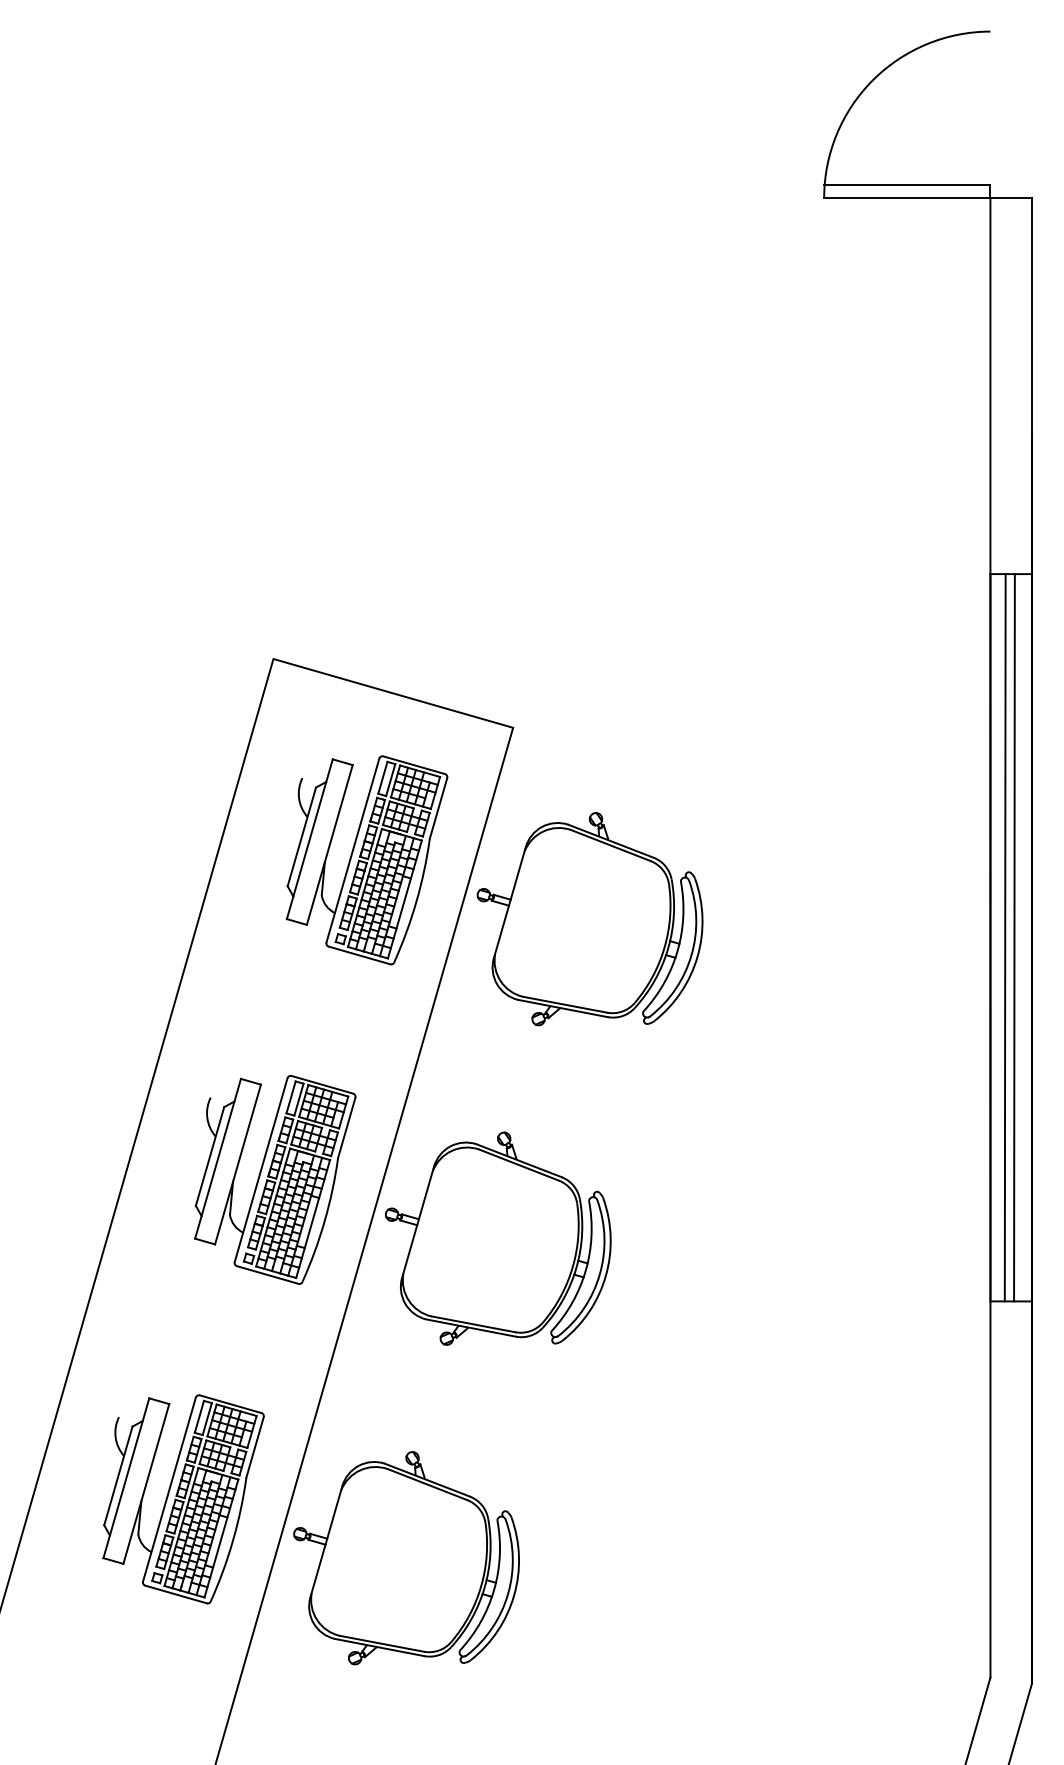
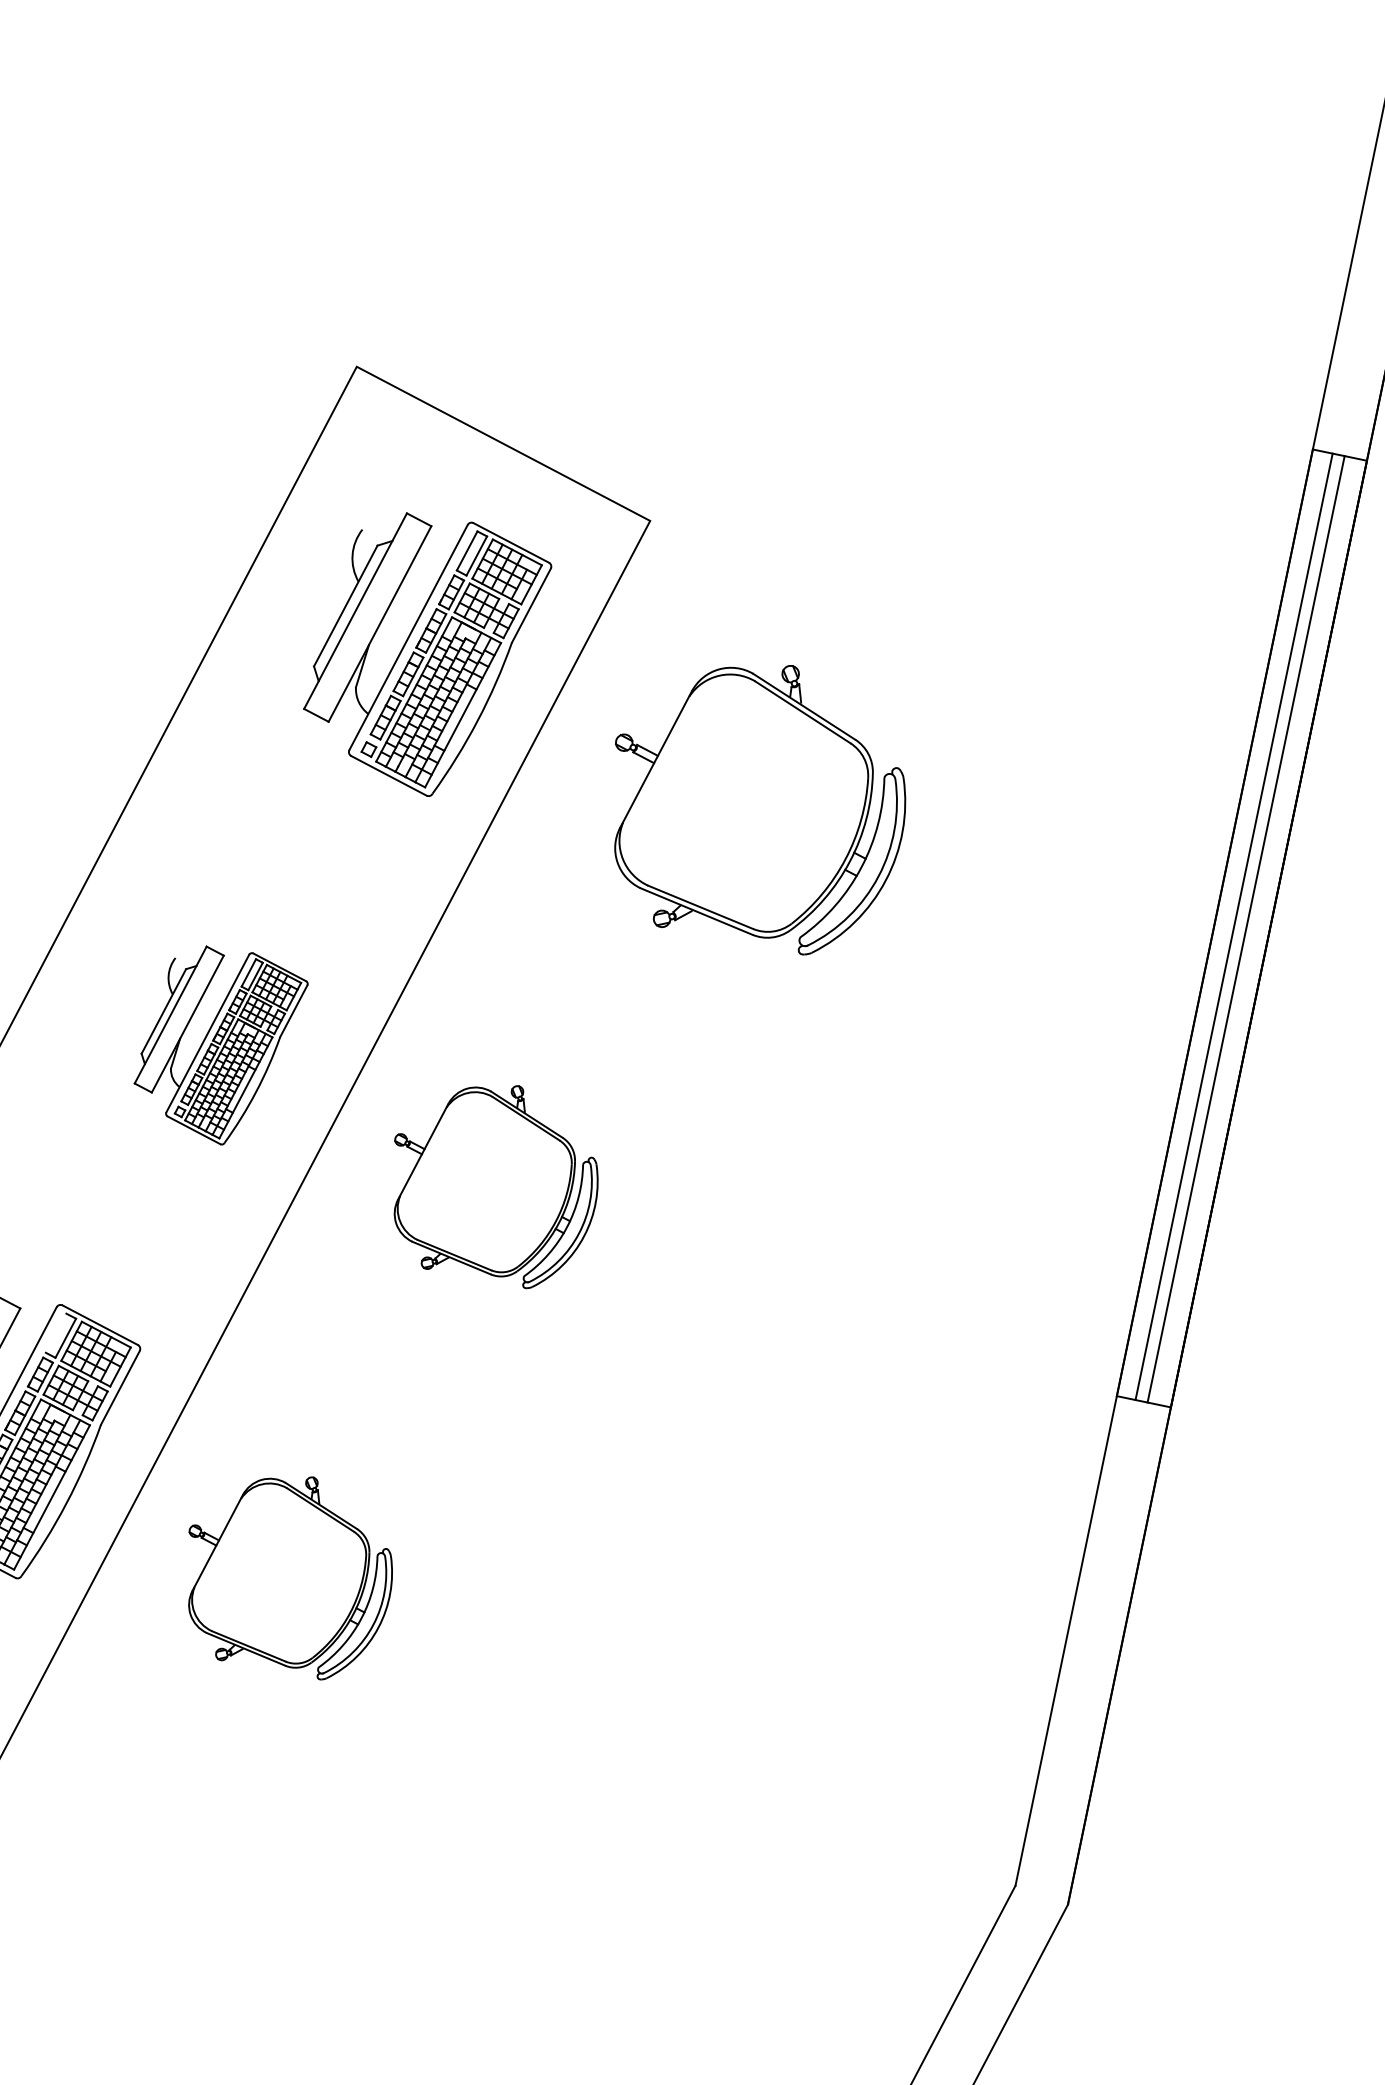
part: (589, 919) -> (755, 802), moved
part: (275, 1179) -> (219, 1044), size x0.7
part: (498, 1238) -> (493, 1181), size x0.7
line: (198, 1416) -> (55, 1332), removed
part: (406, 1558) -> (287, 1573), size x0.7

